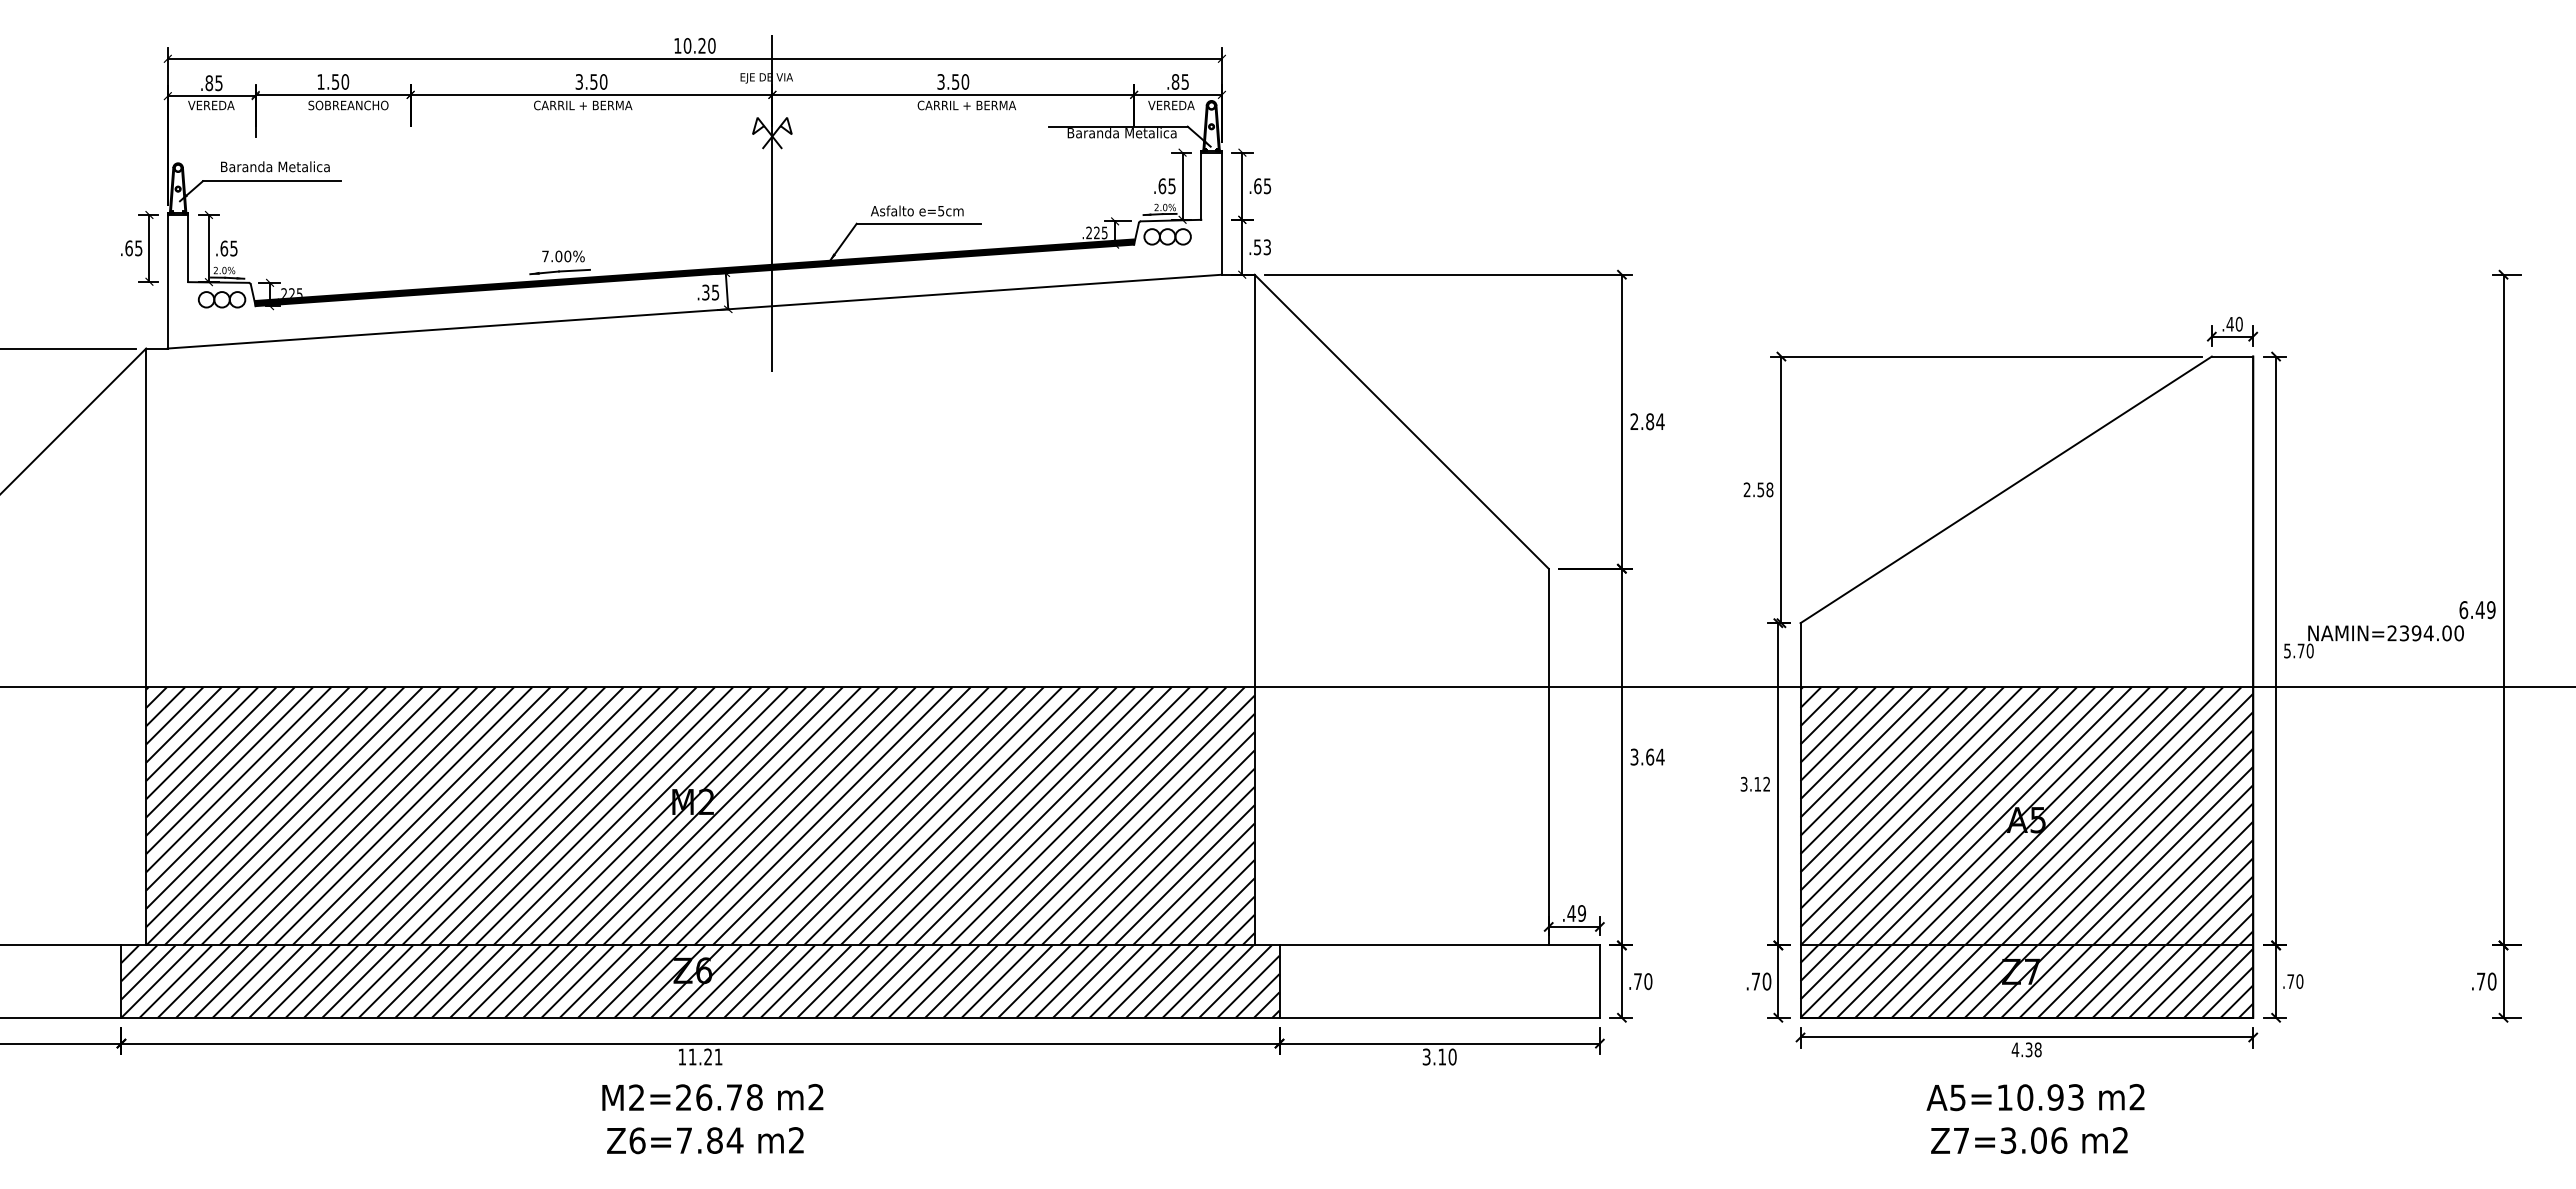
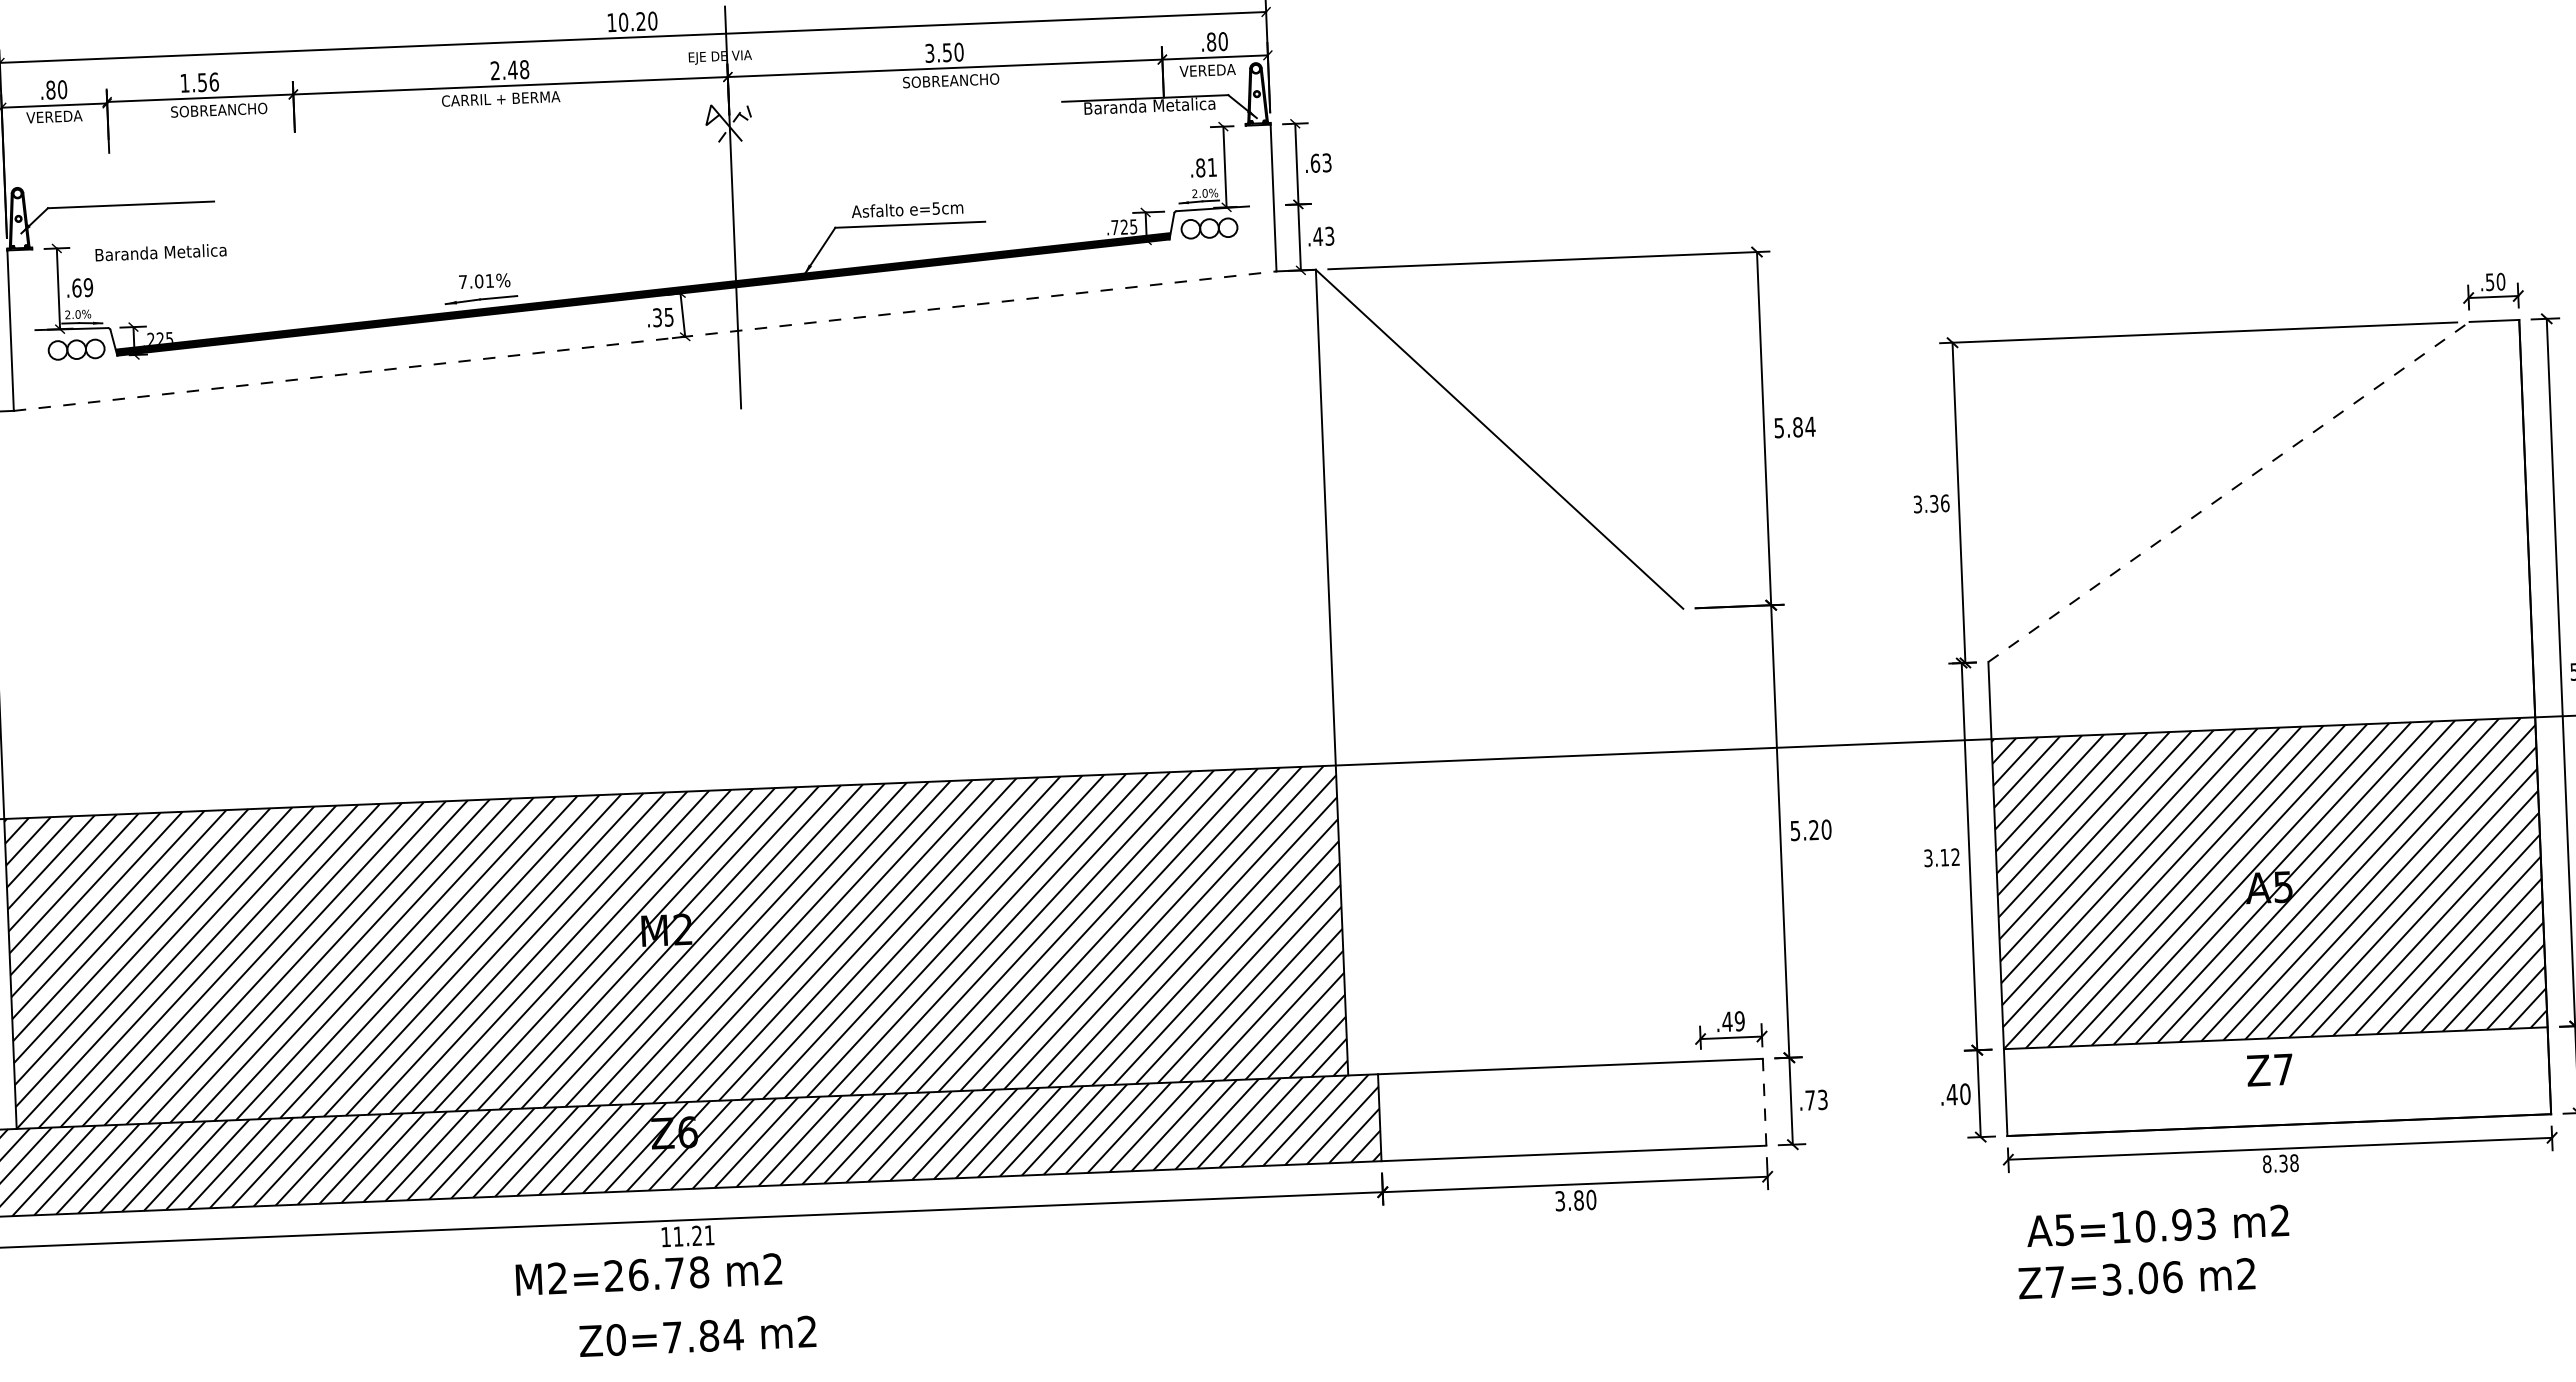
text: (345, 81) -> (214, 81), 1.50 -> 1.56
text: (591, 81) -> (509, 69), 3.50 -> 2.48
text: (1185, 81) -> (1223, 41), .85 -> .80
text: (218, 83) -> (61, 90), .85 -> .80
text: (966, 105) -> (961, 80), CARRIL + BERMA -> SOBREANCHO
line: (785, 119) -> (744, 105), solid -> dashed
text: (275, 166) -> (161, 252), moved
line: (1201, 185) -> (1247, 165), removed
text: (1267, 185) -> (1326, 161), .65 -> .63
text: (1166, 186) -> (1205, 168), .65 -> .81
text: (1088, 232) -> (1114, 227), .225 -> .725
text: (1257, 247) -> (1317, 236), .53 -> .43
line: (188, 248) -> (33, 289), removed
text: (233, 248) -> (87, 287), .65 -> .69
text: (567, 256) -> (489, 281), 7.00% -> 7.01%
line: (695, 311) -> (645, 340), solid -> dashed
text: (2229, 324) -> (2489, 282), .40 -> .50
text: (1634, 421) -> (1779, 427), 2.84 -> 5.84
text: (1758, 489) -> (1931, 503), 2.58 -> 3.36
line: (2006, 489) -> (2229, 491), solid -> dashed
line: (1548, 756) -> (1692, 834), removed
text: (1647, 756) -> (1810, 829), 3.64 -> 5.20
text: (1648, 981) -> (1823, 1099), .70 -> .73
text: (1755, 981) -> (1951, 1094), .70 -> .40
hatch: (2026, 981) -> (2277, 1081), removed
line: (1599, 982) -> (1764, 1103), solid -> dashed
text: (2015, 1049) -> (2267, 1163), 4.38 -> 8.38
text: (1442, 1056) -> (1579, 1199), 3.10 -> 3.80
text: (712, 1097) -> (648, 1274), moved
text: (2035, 1097) -> (2157, 1225), moved
text: (637, 1140) -> (616, 1339), Z6=7.84 -> Z0=7.84
text: (2029, 1140) -> (2137, 1278), moved

